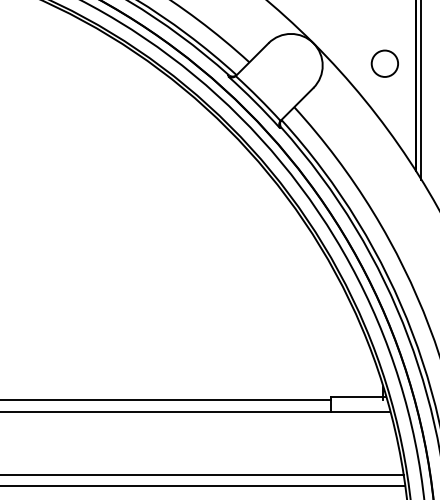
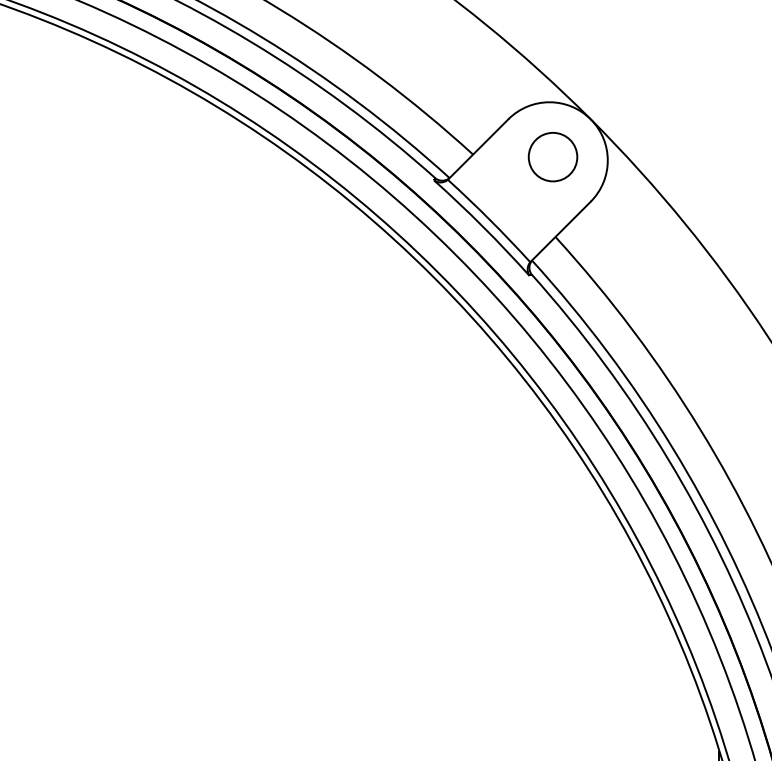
circle: (384, 63) -> (552, 156), moved

